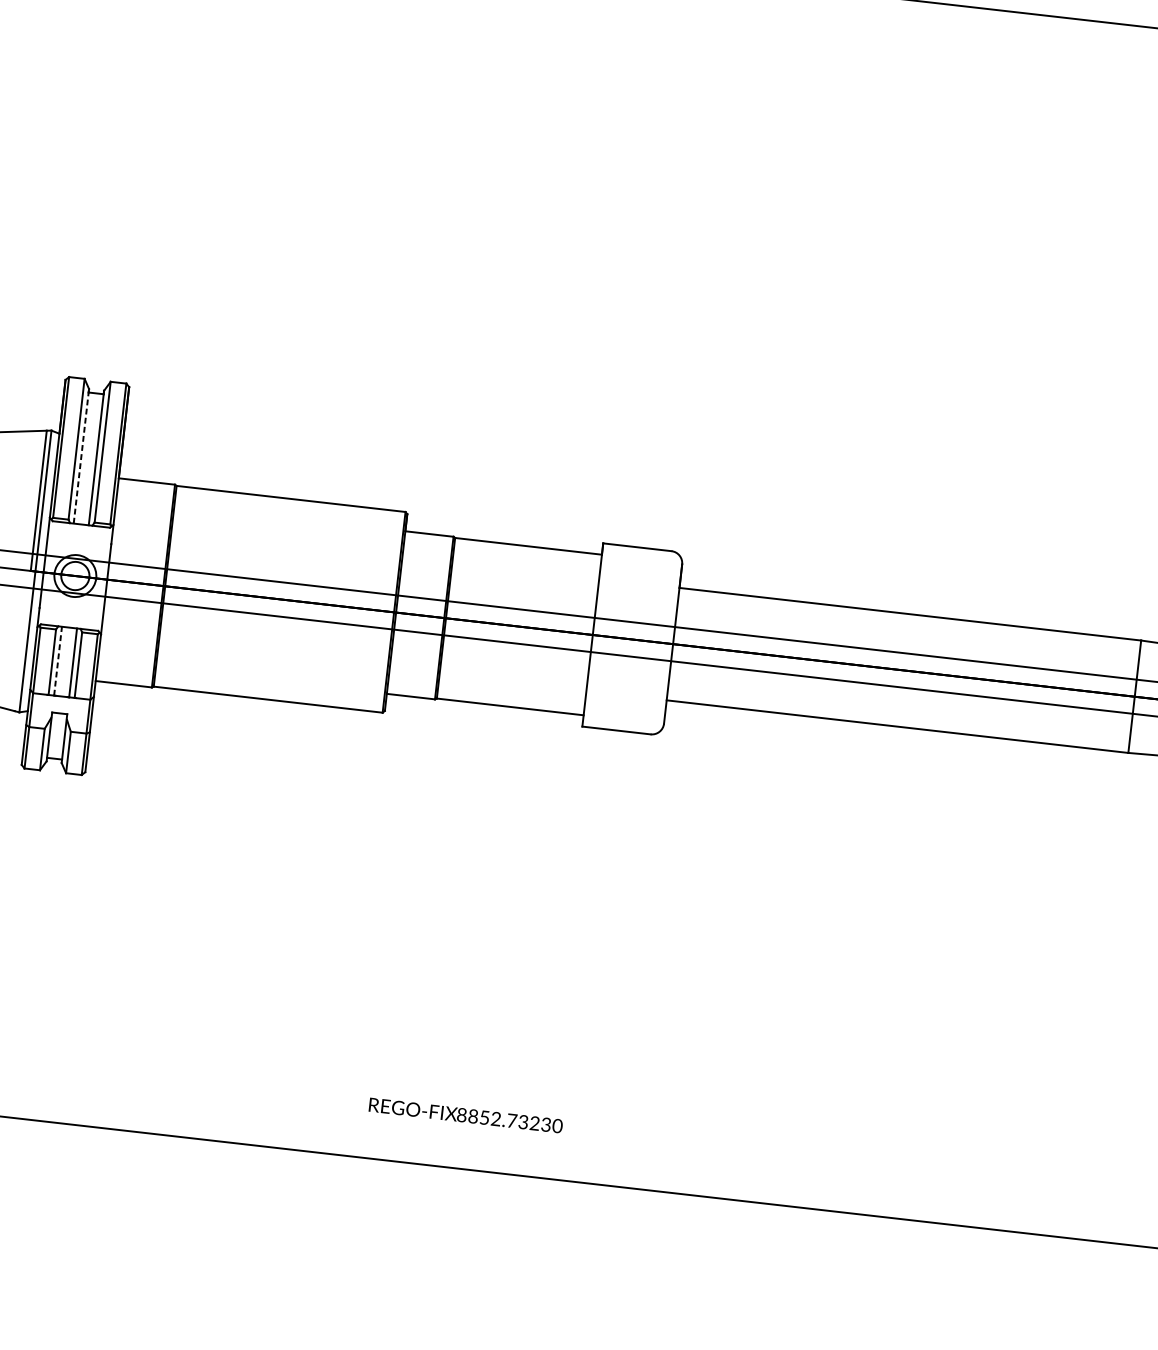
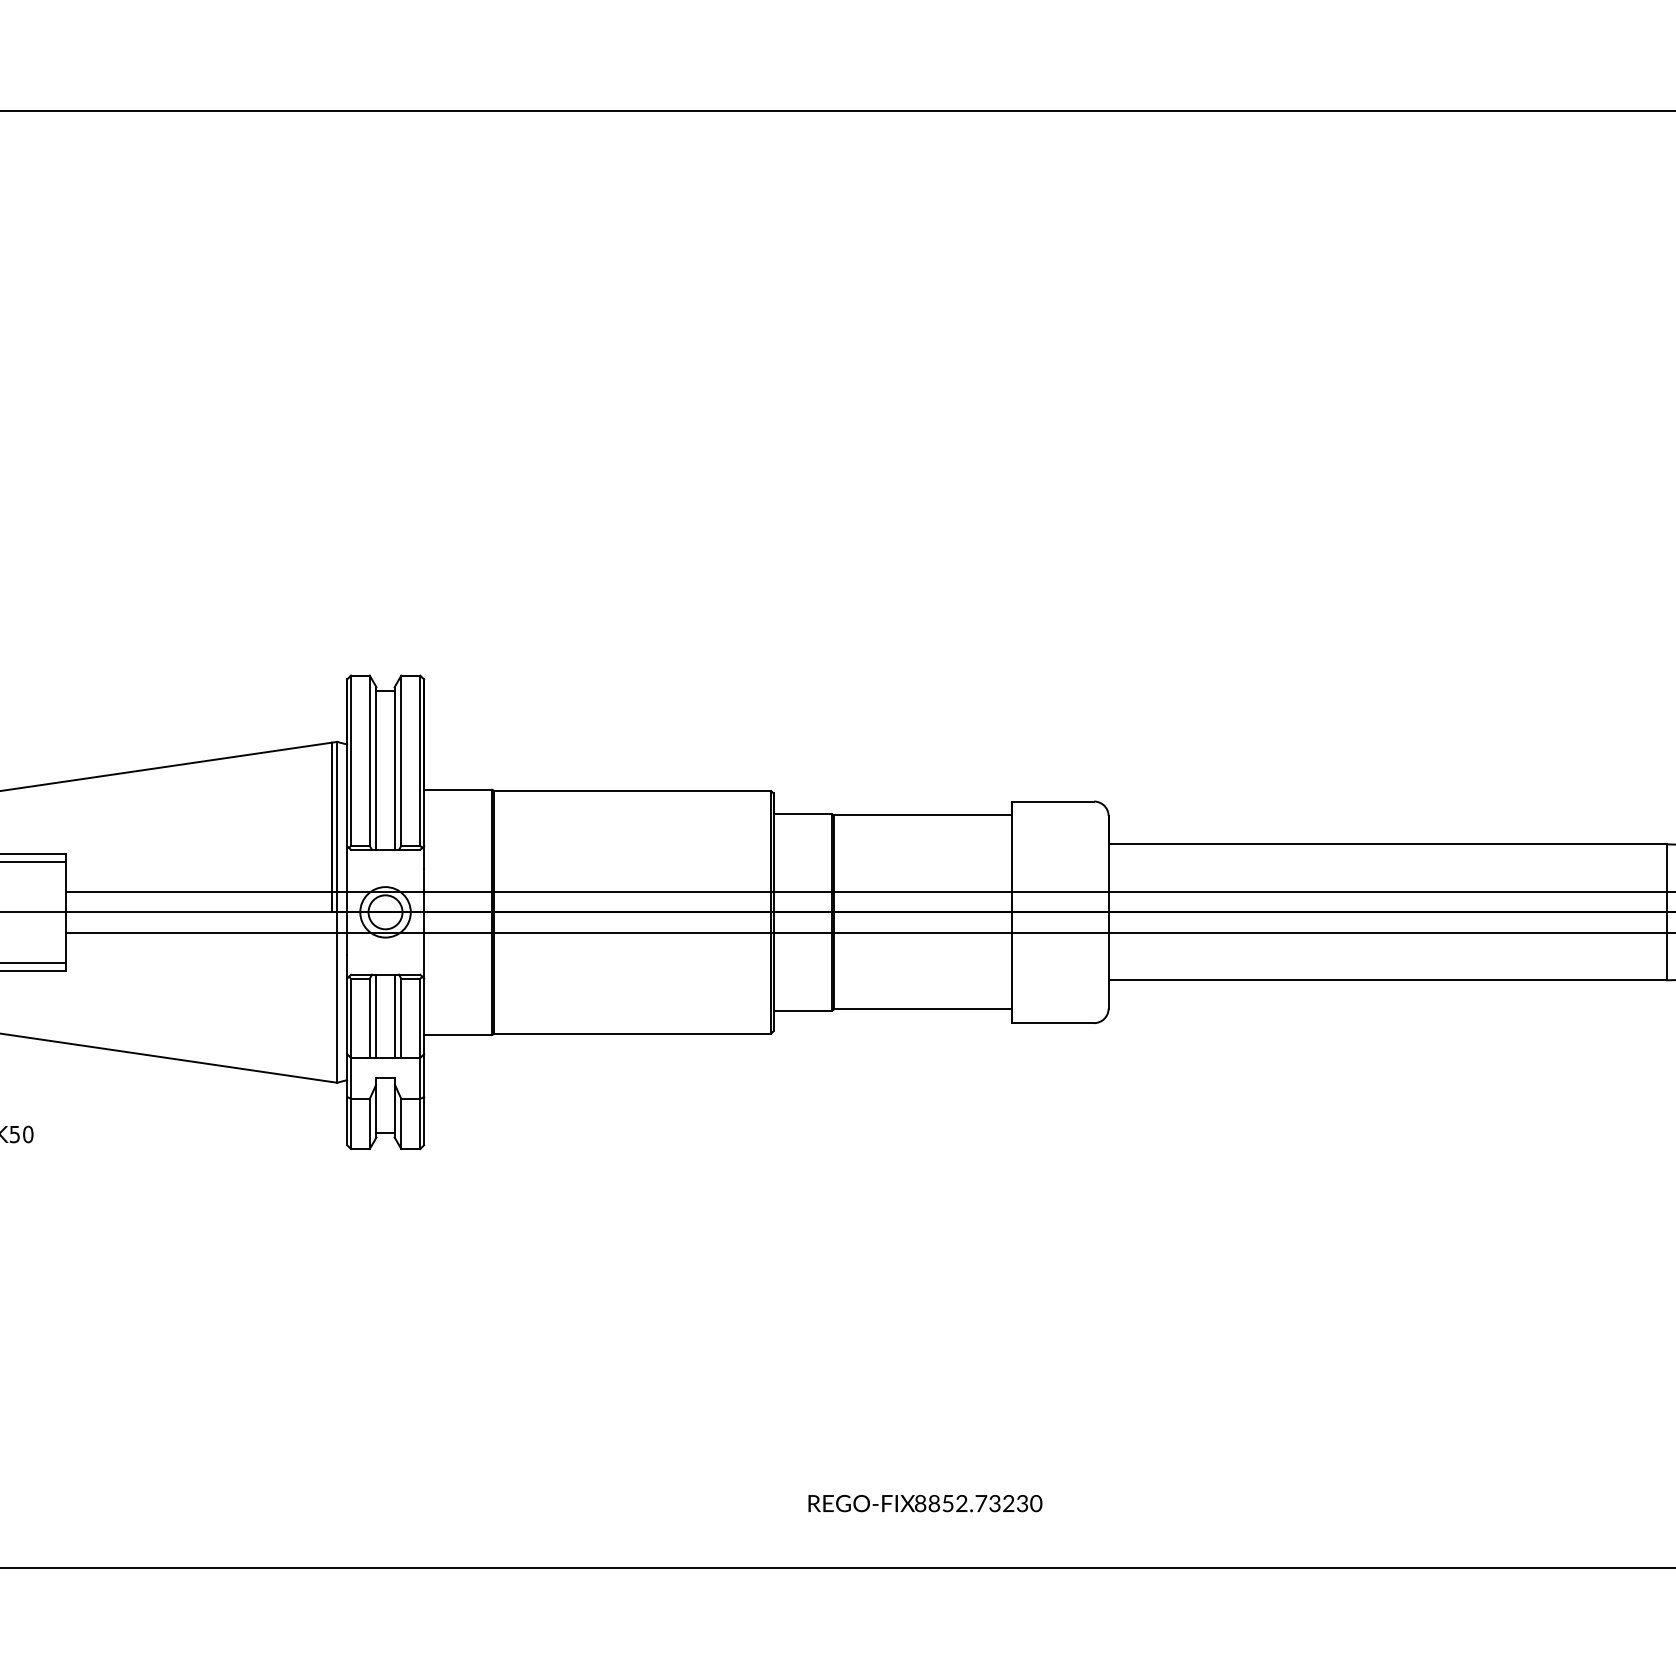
line: (81, 456) -> (376, 768), dashed -> solid
line: (58, 661) -> (376, 1016), dashed -> solid

